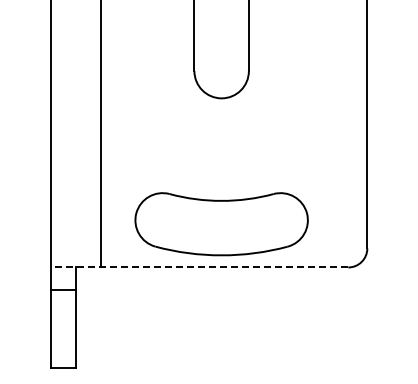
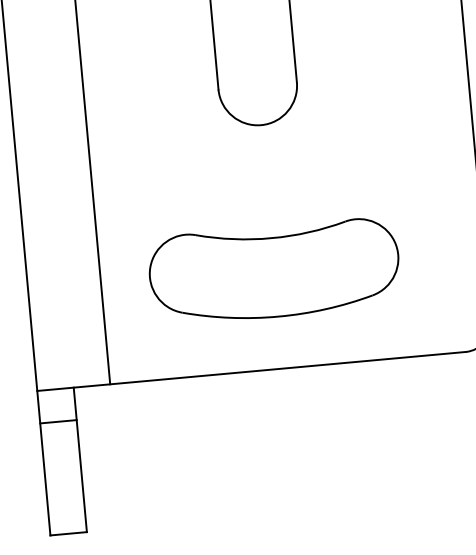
part: (221, 224) -> (274, 272), moved
line: (199, 267) -> (251, 371), dashed -> solid

